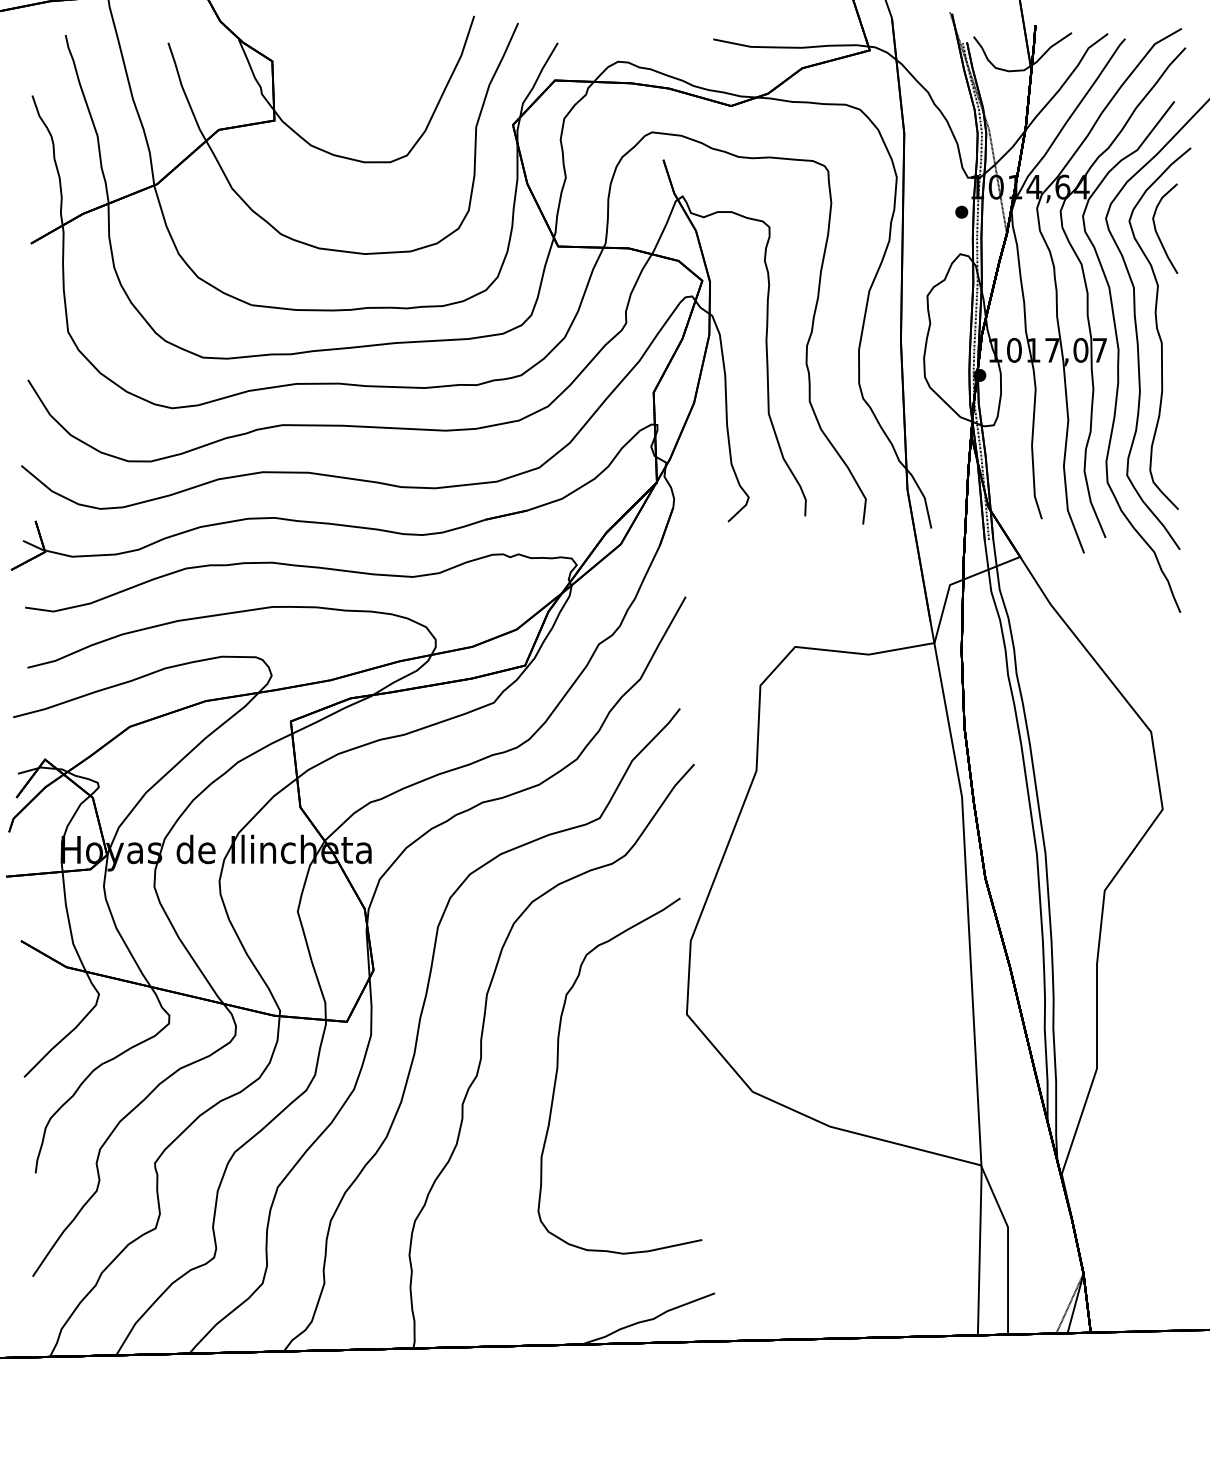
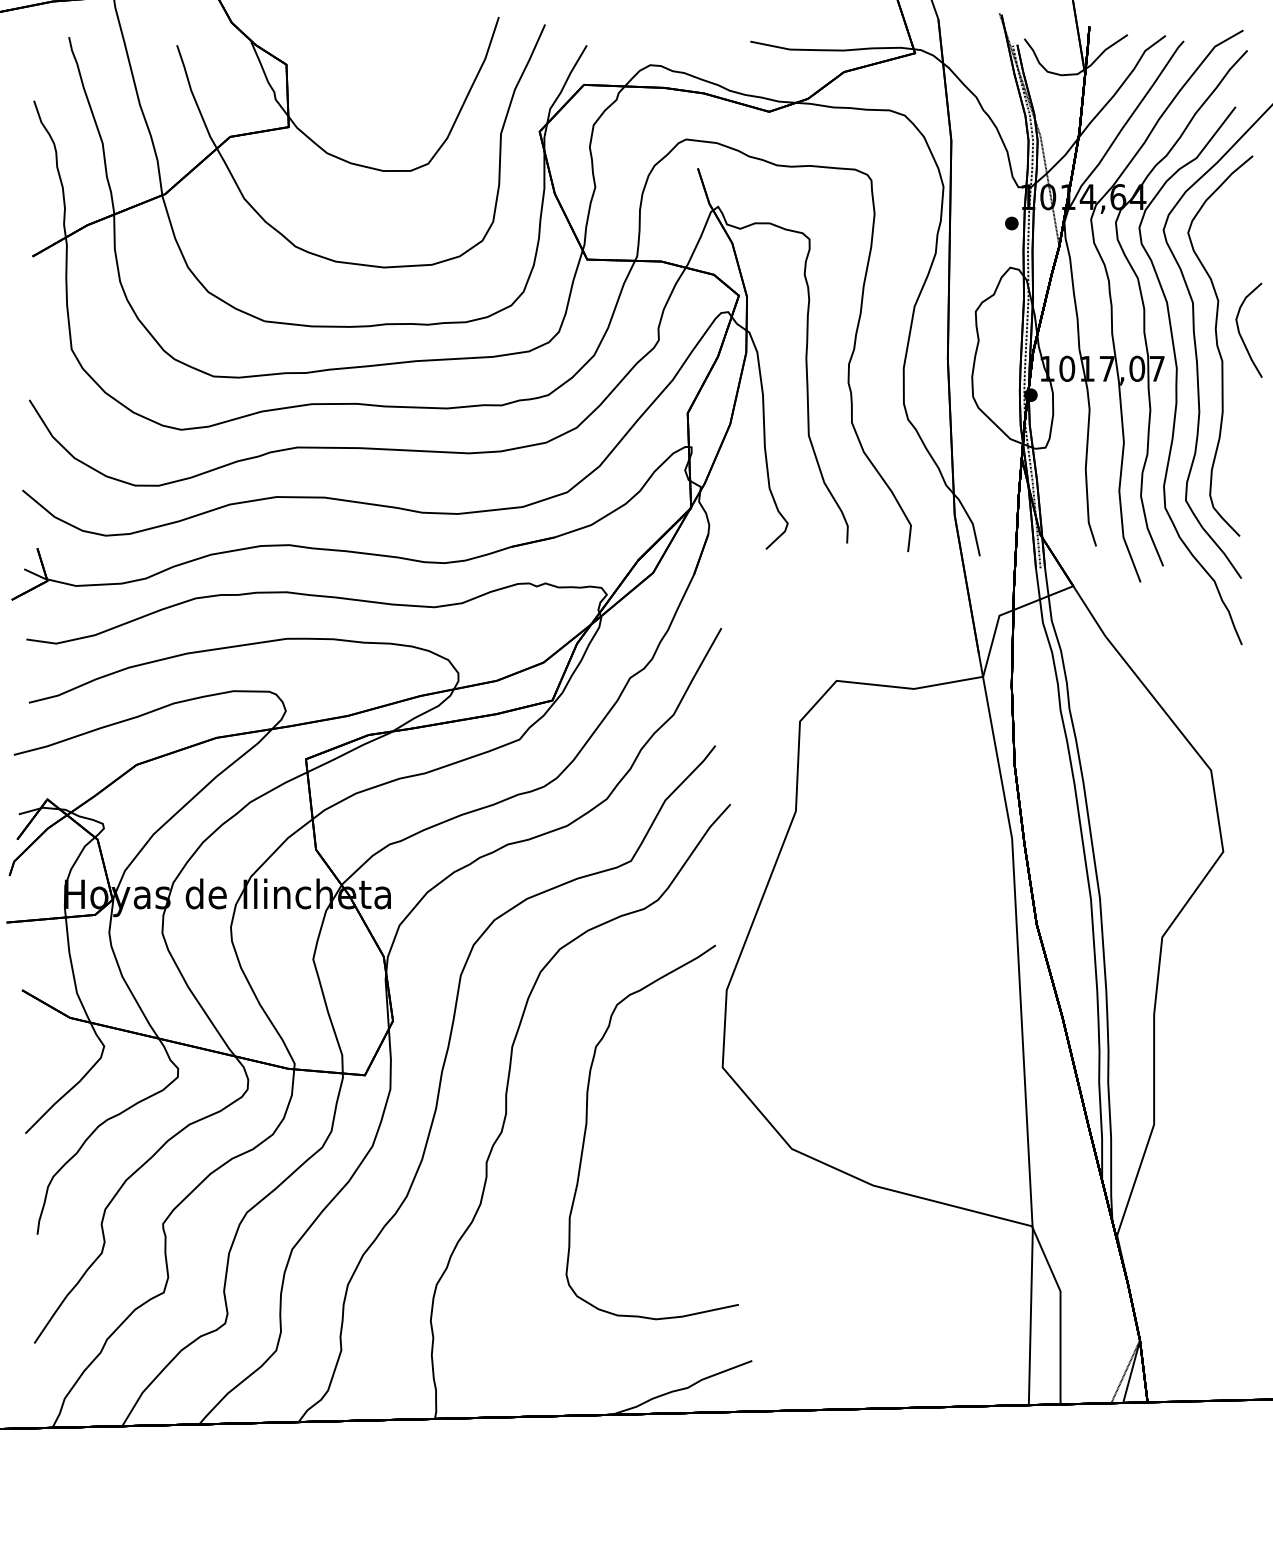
part: (1157, 232) -> (1240, 334), moved

